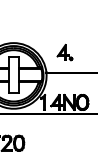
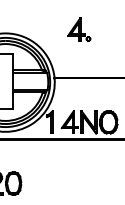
part: (64, 52) -> (78, 29), moved

